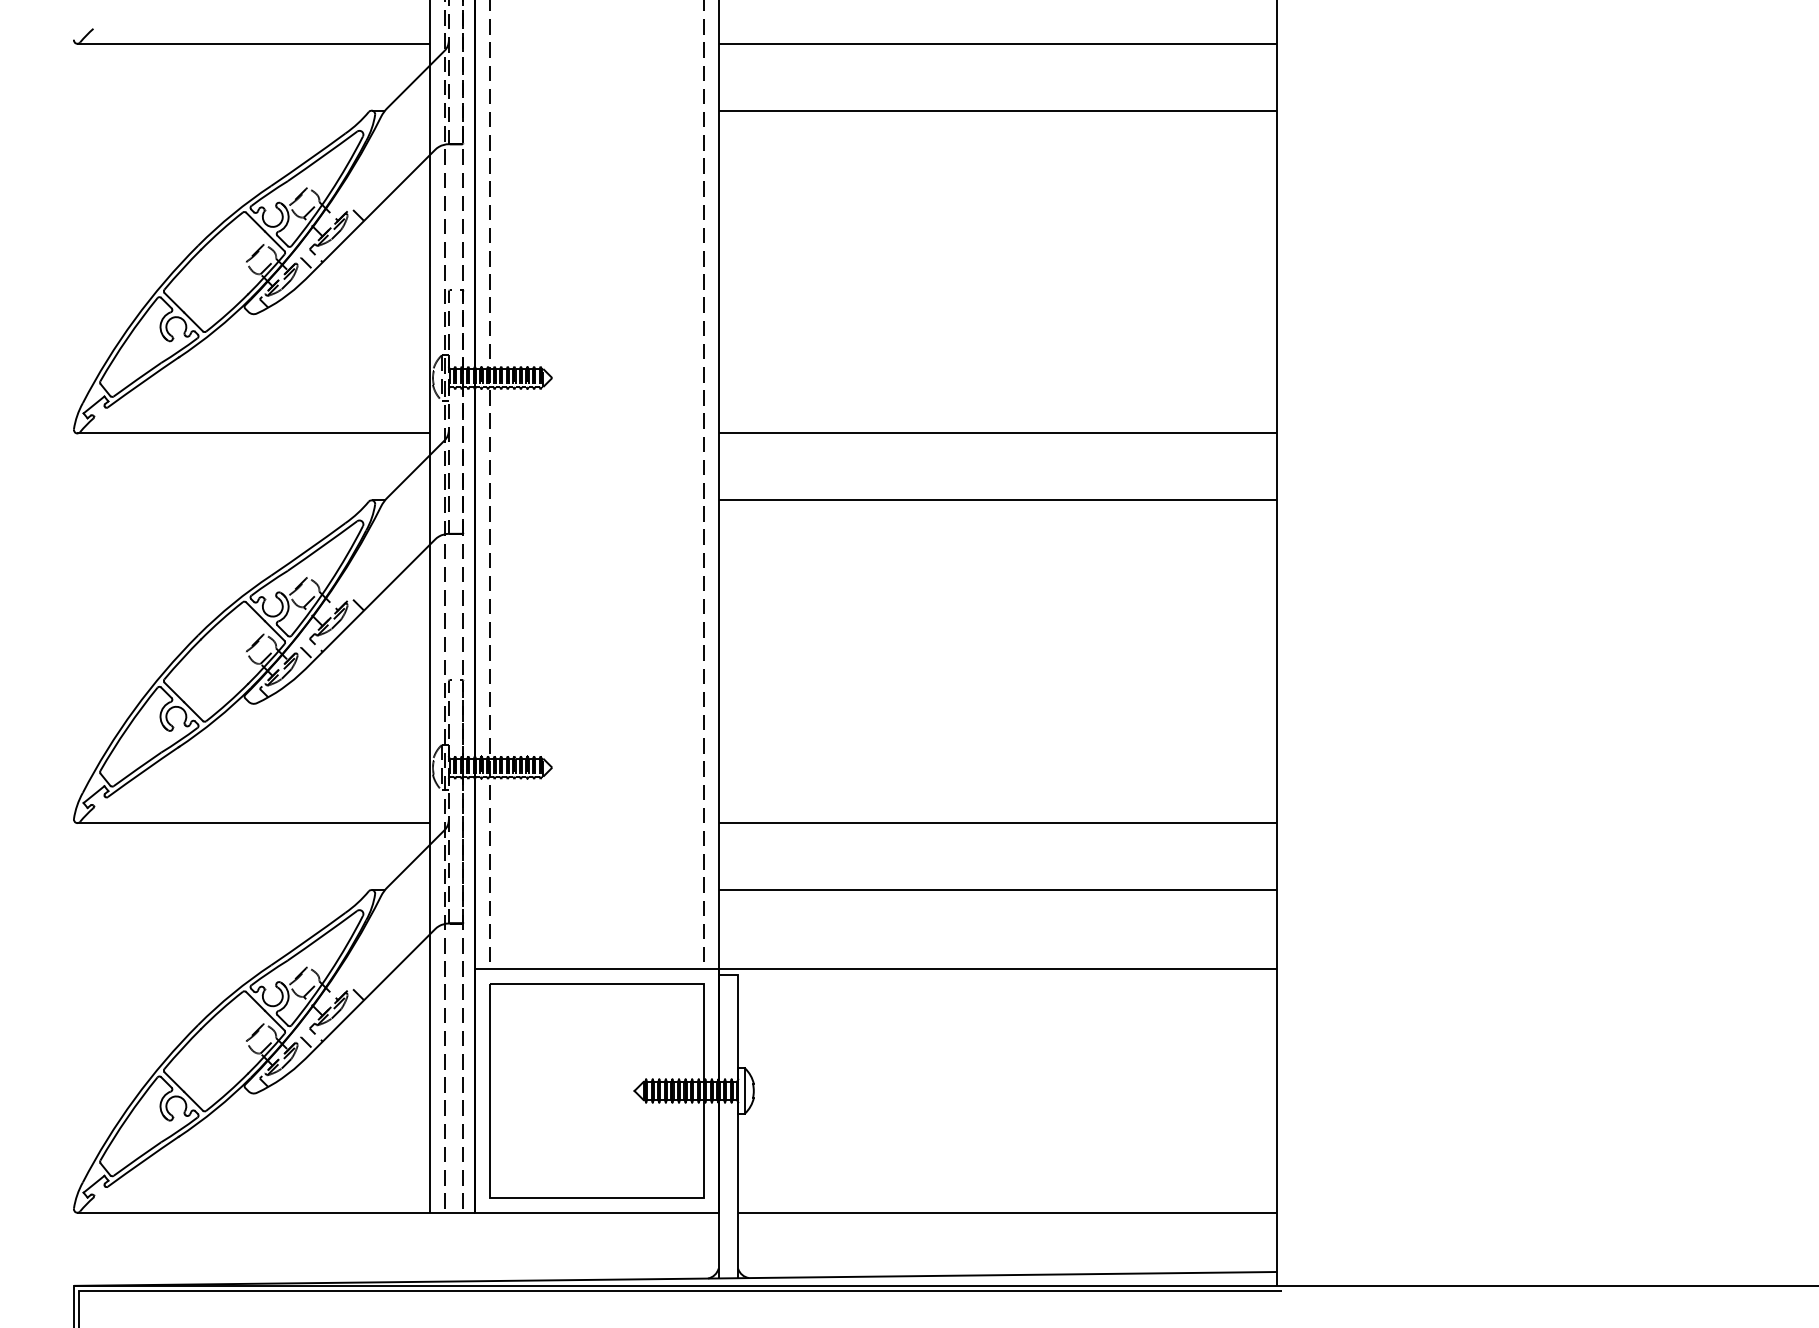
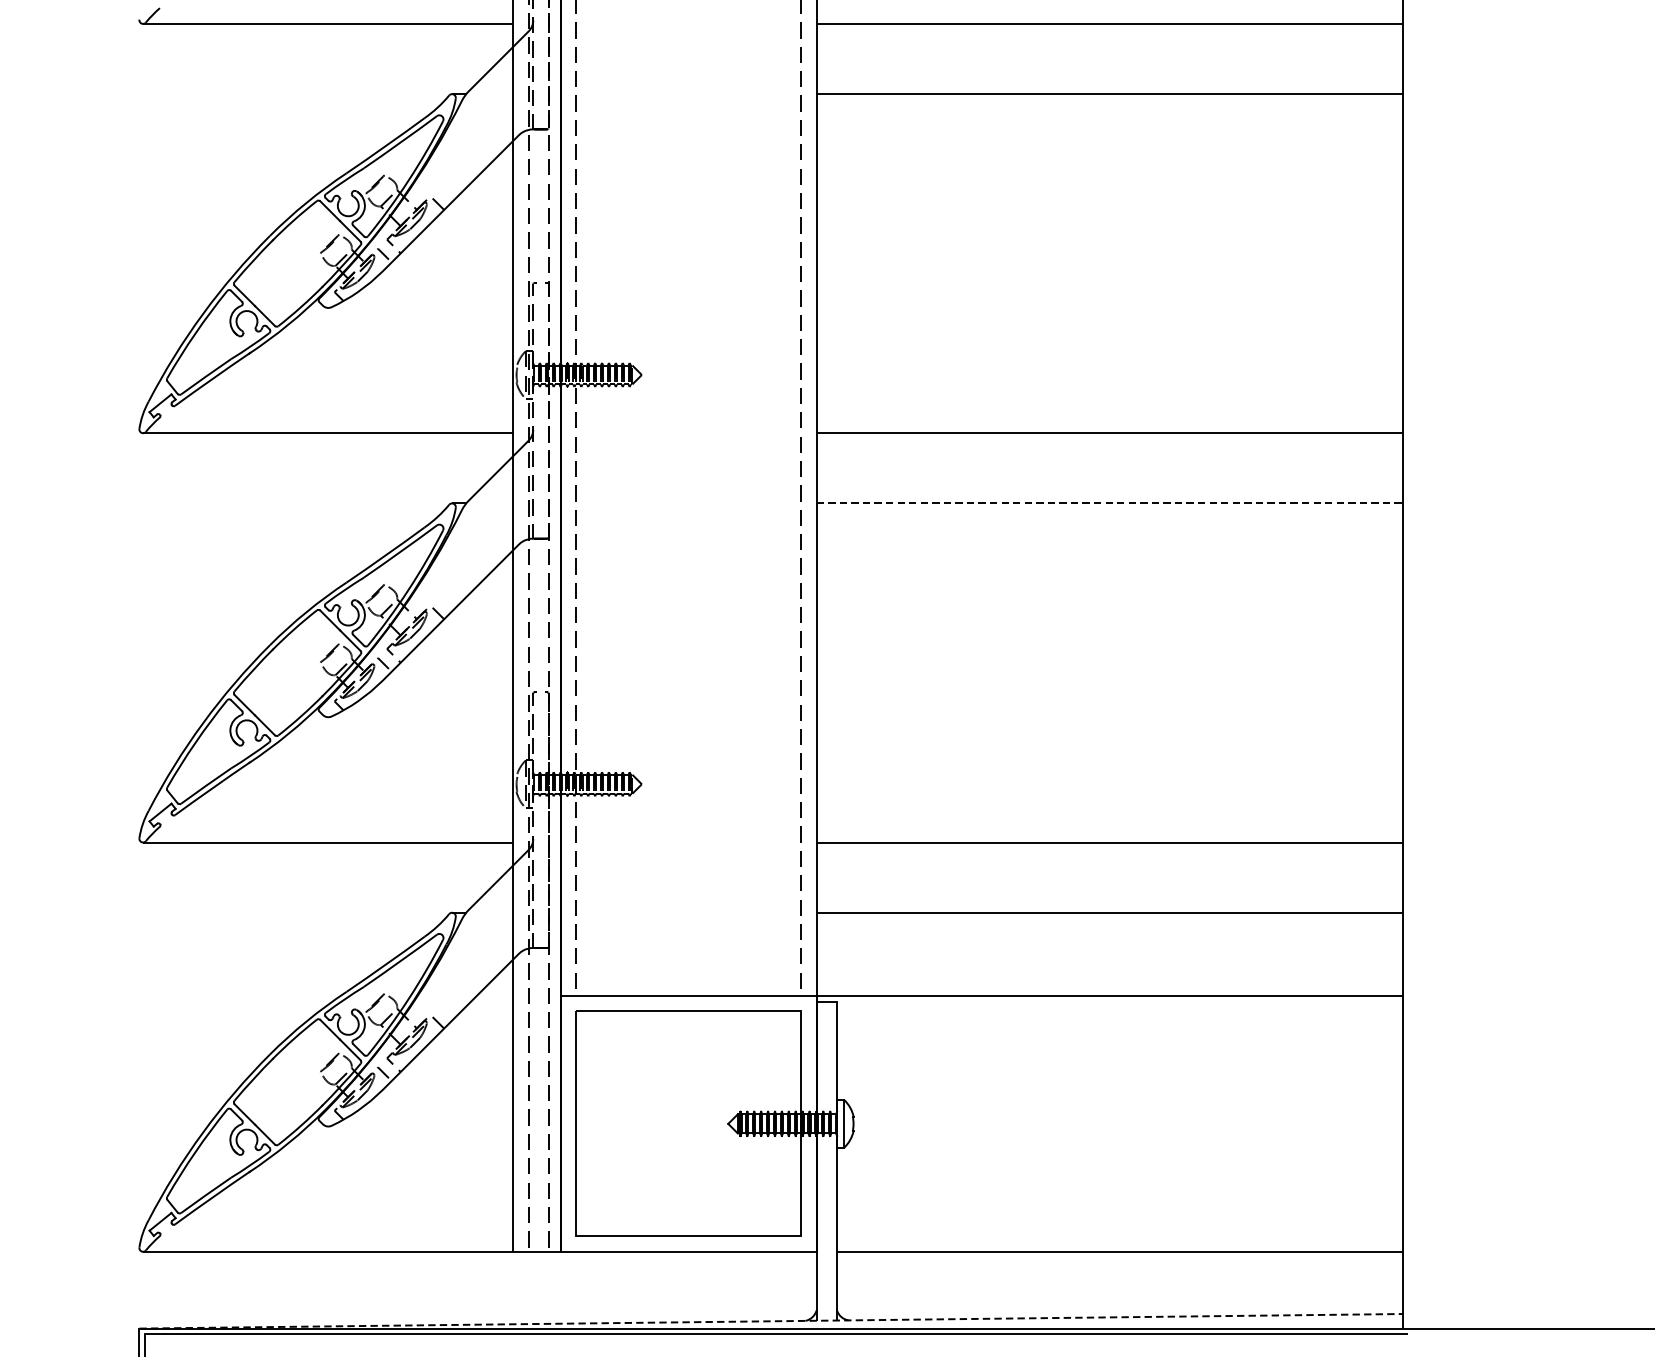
line: (998, 500) -> (1110, 503), solid -> dashed
line: (675, 1278) -> (771, 1320), solid -> dashed

